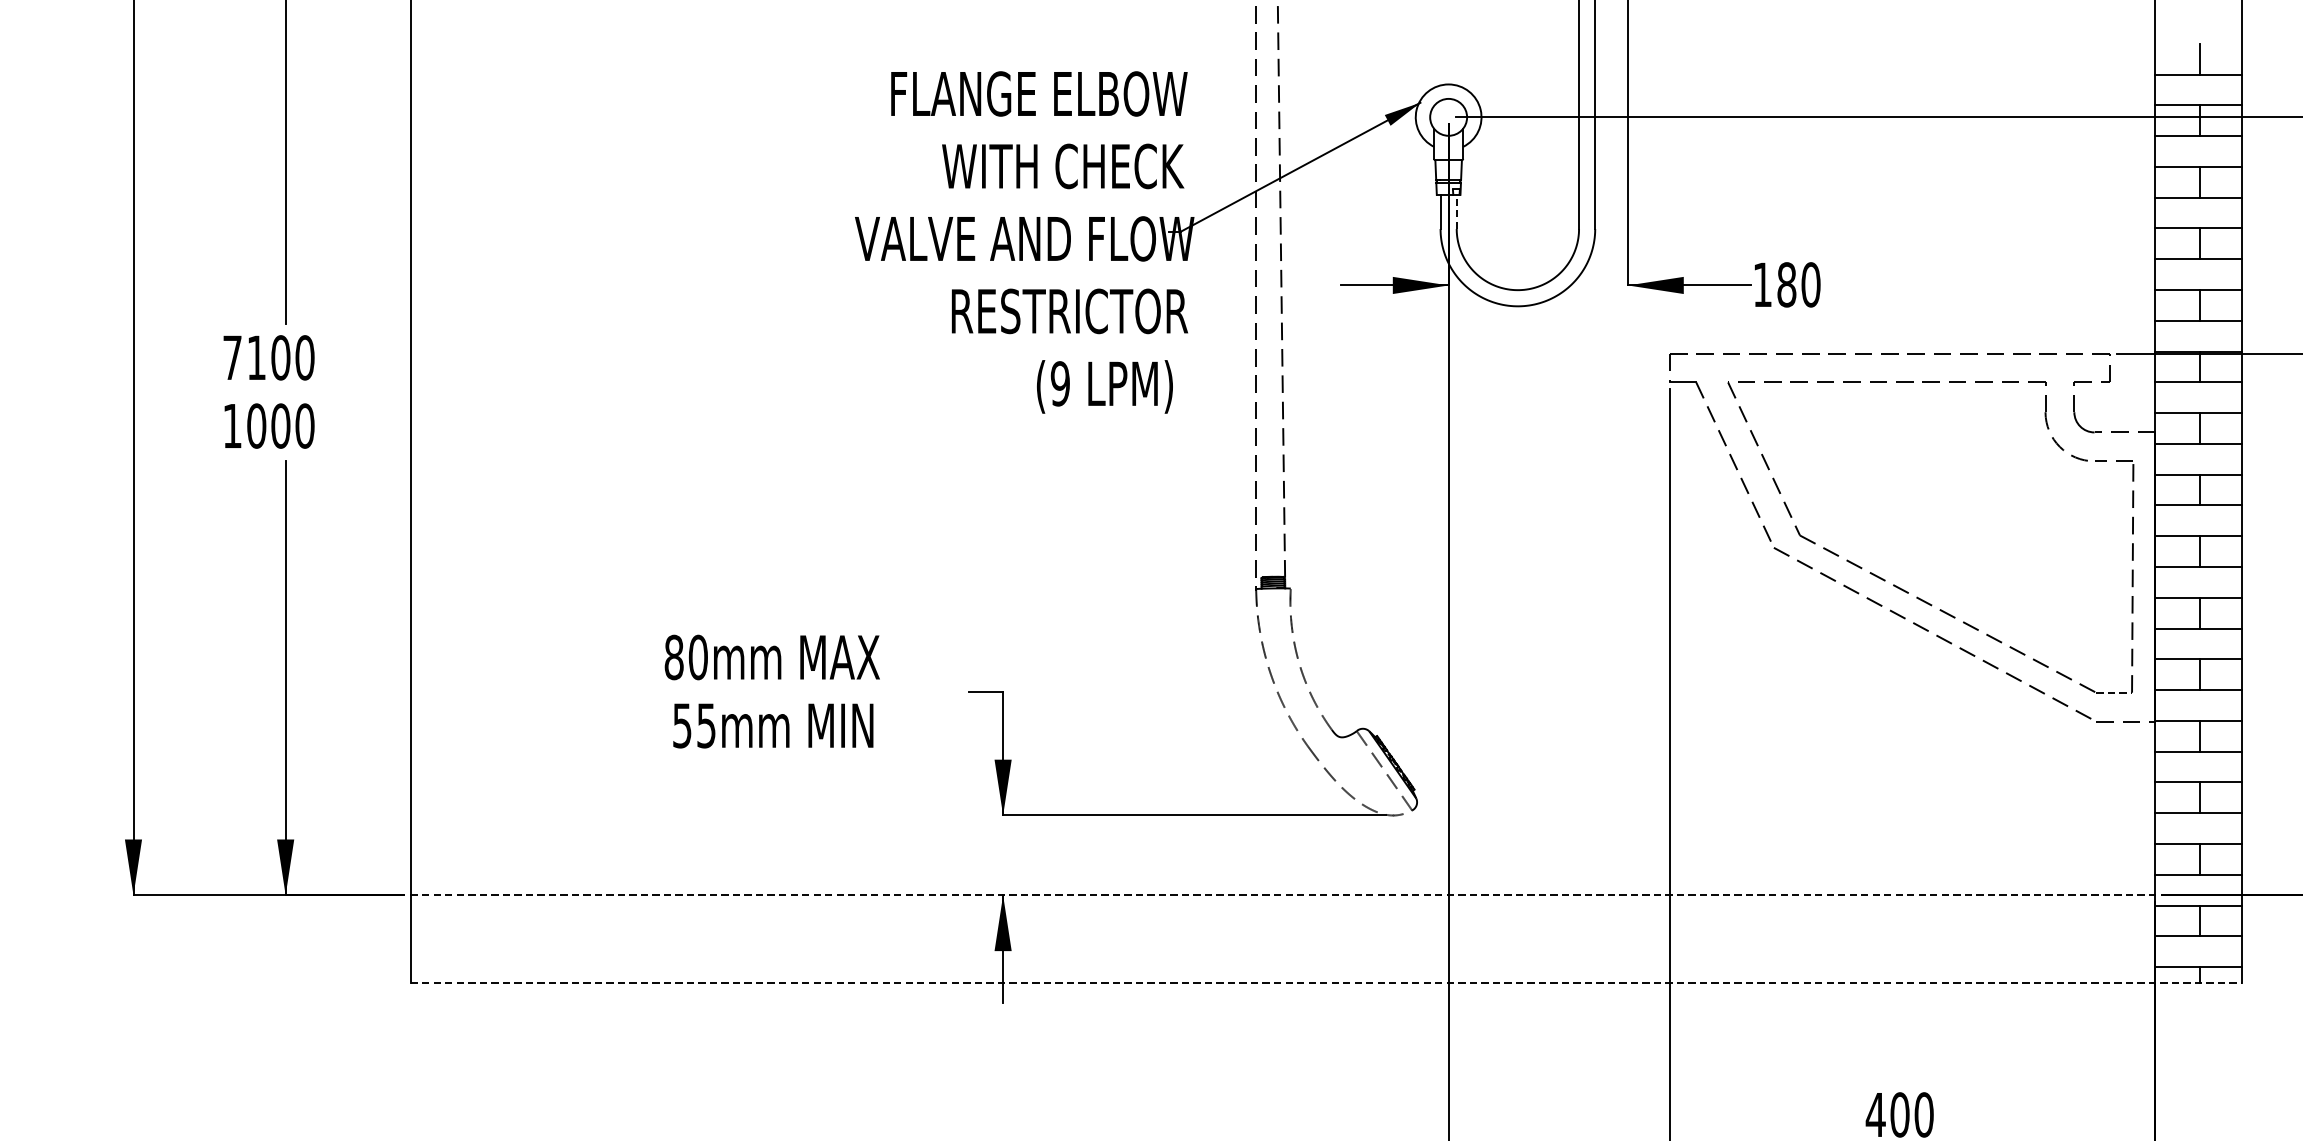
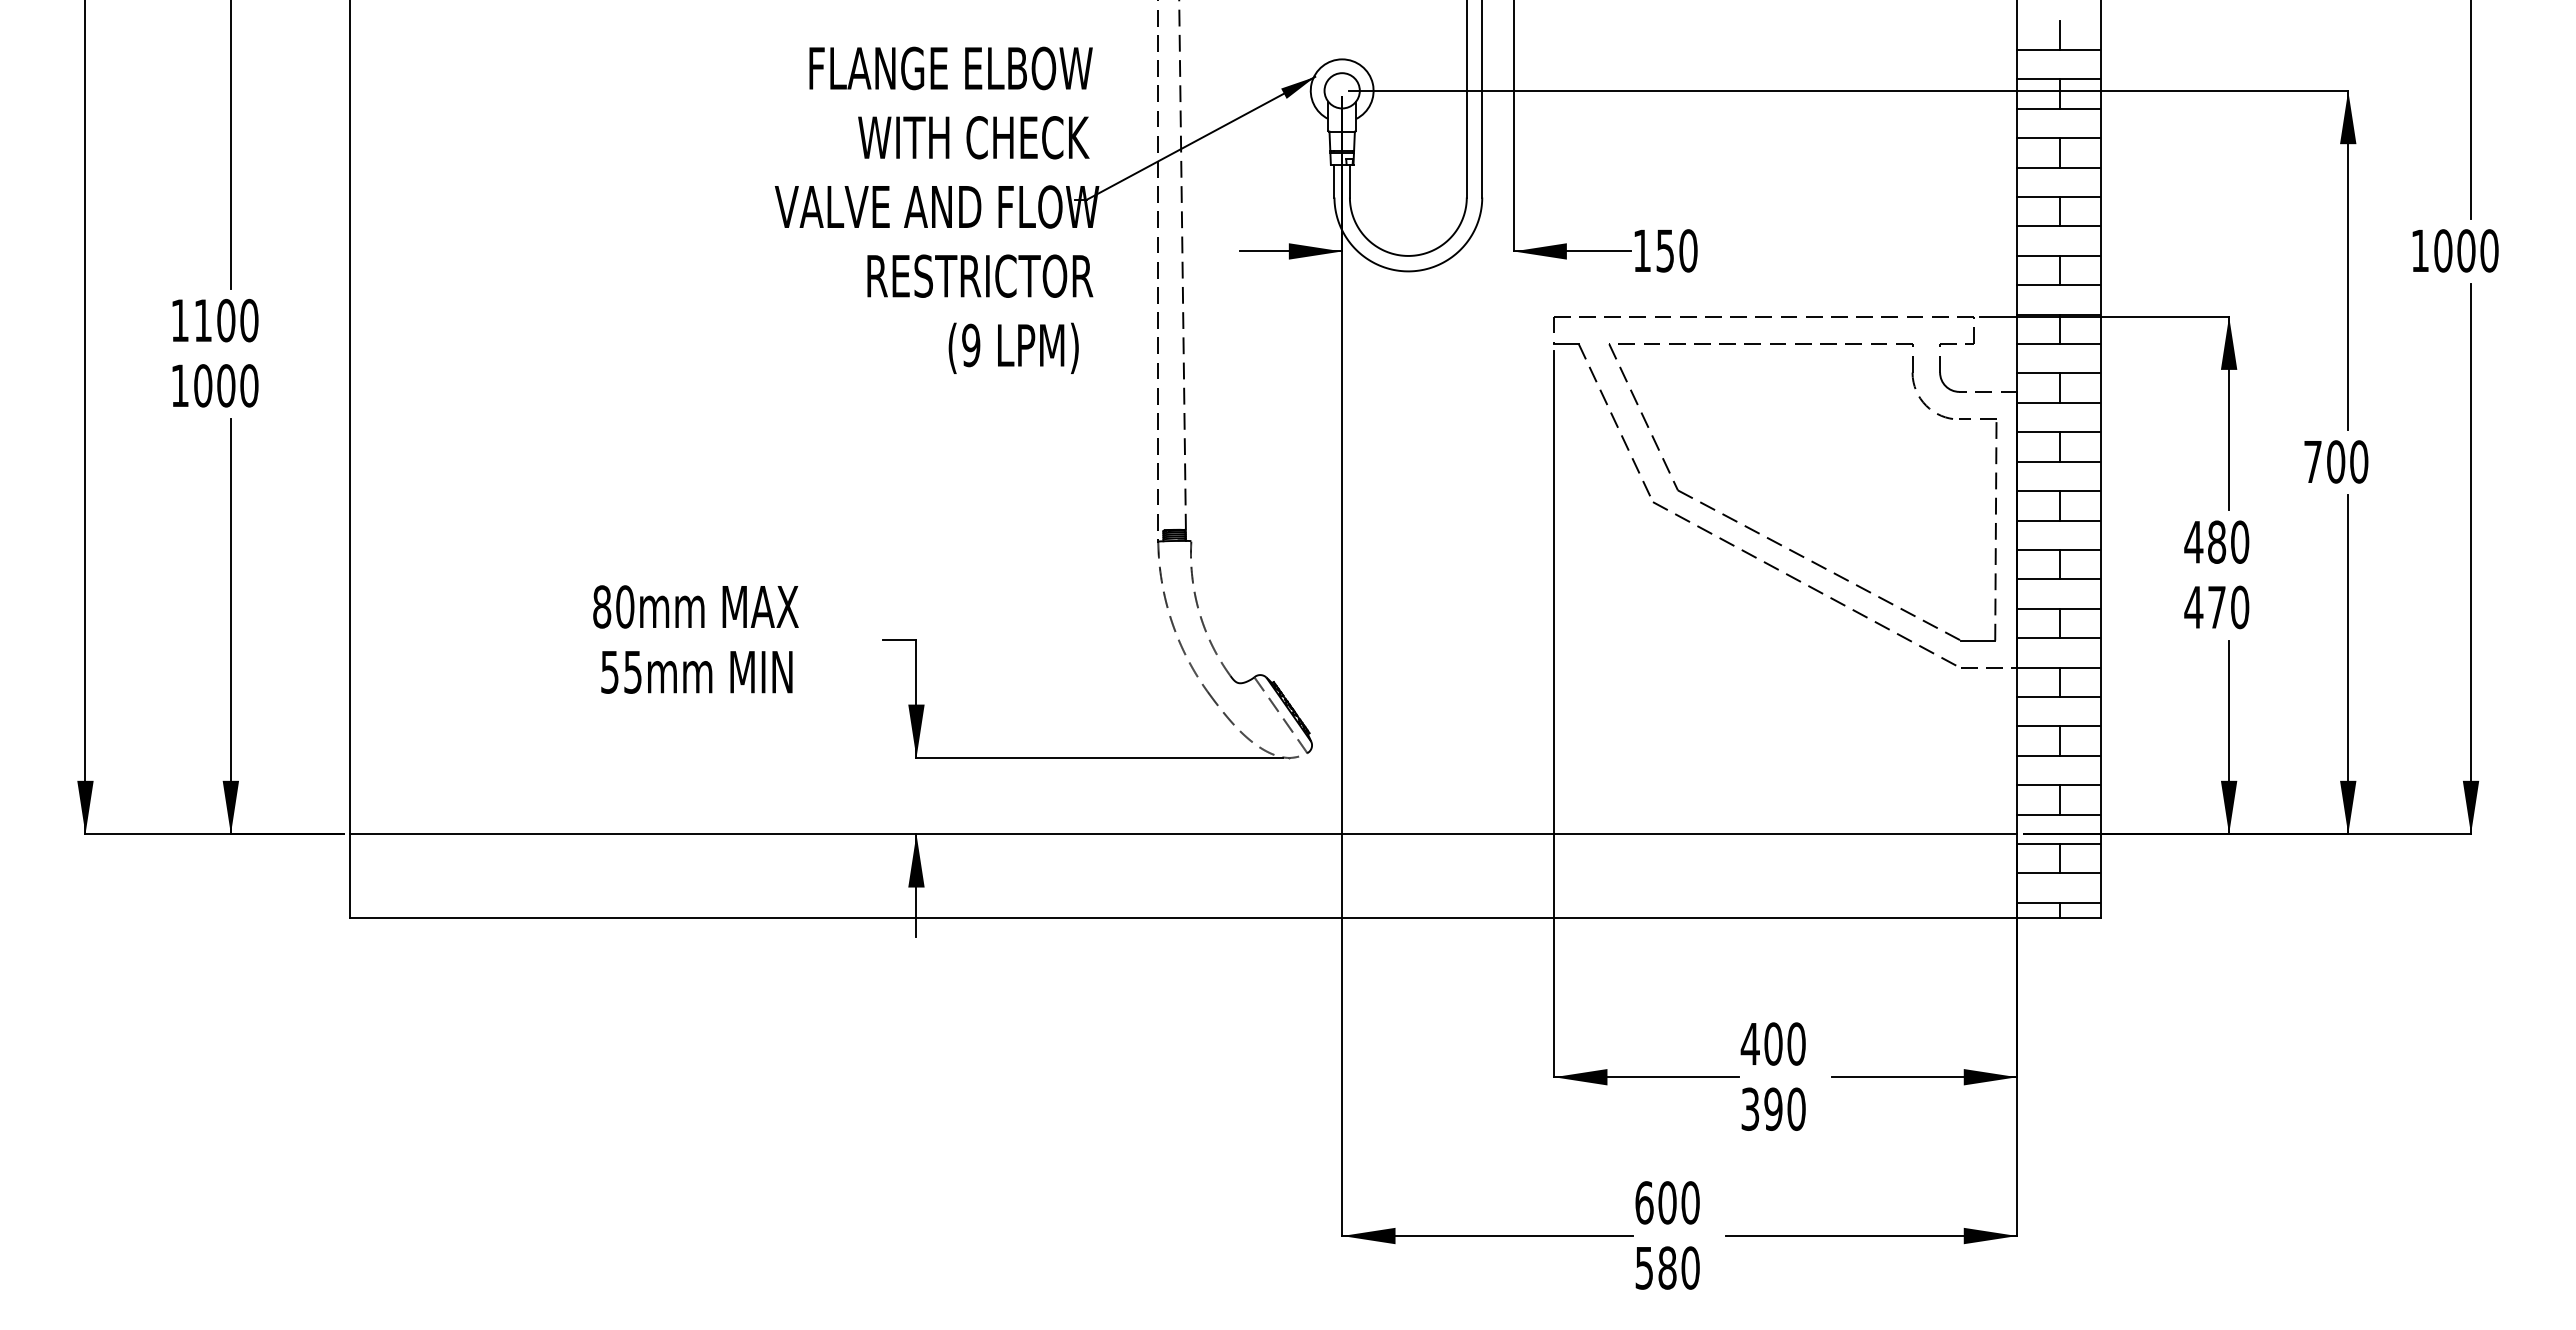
line: (1456, 211) -> (1349, 180), dashed -> solid
text: (1786, 284) -> (1665, 250), 180 -> 150
text: (231, 357) -> (179, 320), 7100 -> 1100
line: (2114, 692) -> (1978, 640), dashed -> solid
line: (1283, 895) -> (1184, 834), dashed -> solid
line: (1326, 982) -> (1225, 917), dashed -> solid

